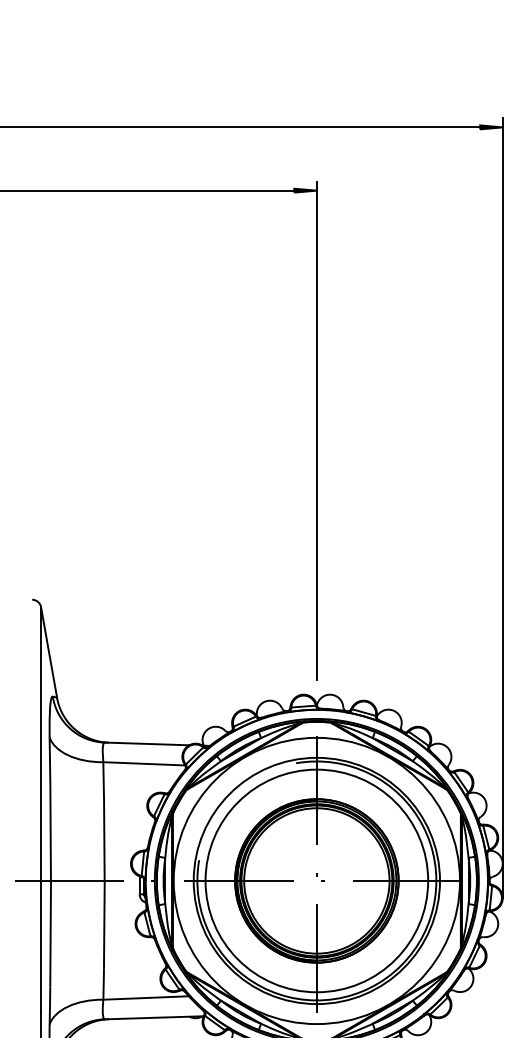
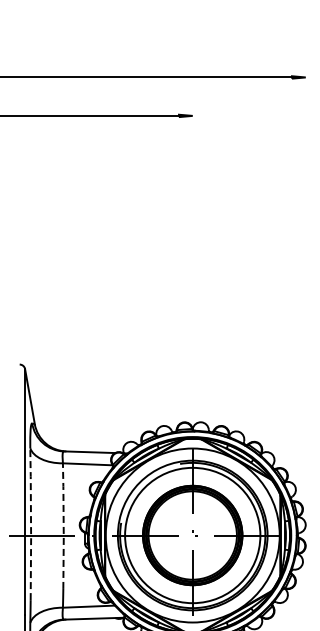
line: (316, 430) -> (192, 261), removed
line: (502, 507) -> (305, 308), removed
line: (51, 861) -> (31, 523), solid -> dashed
line: (104, 866) -> (63, 526), solid -> dashed

